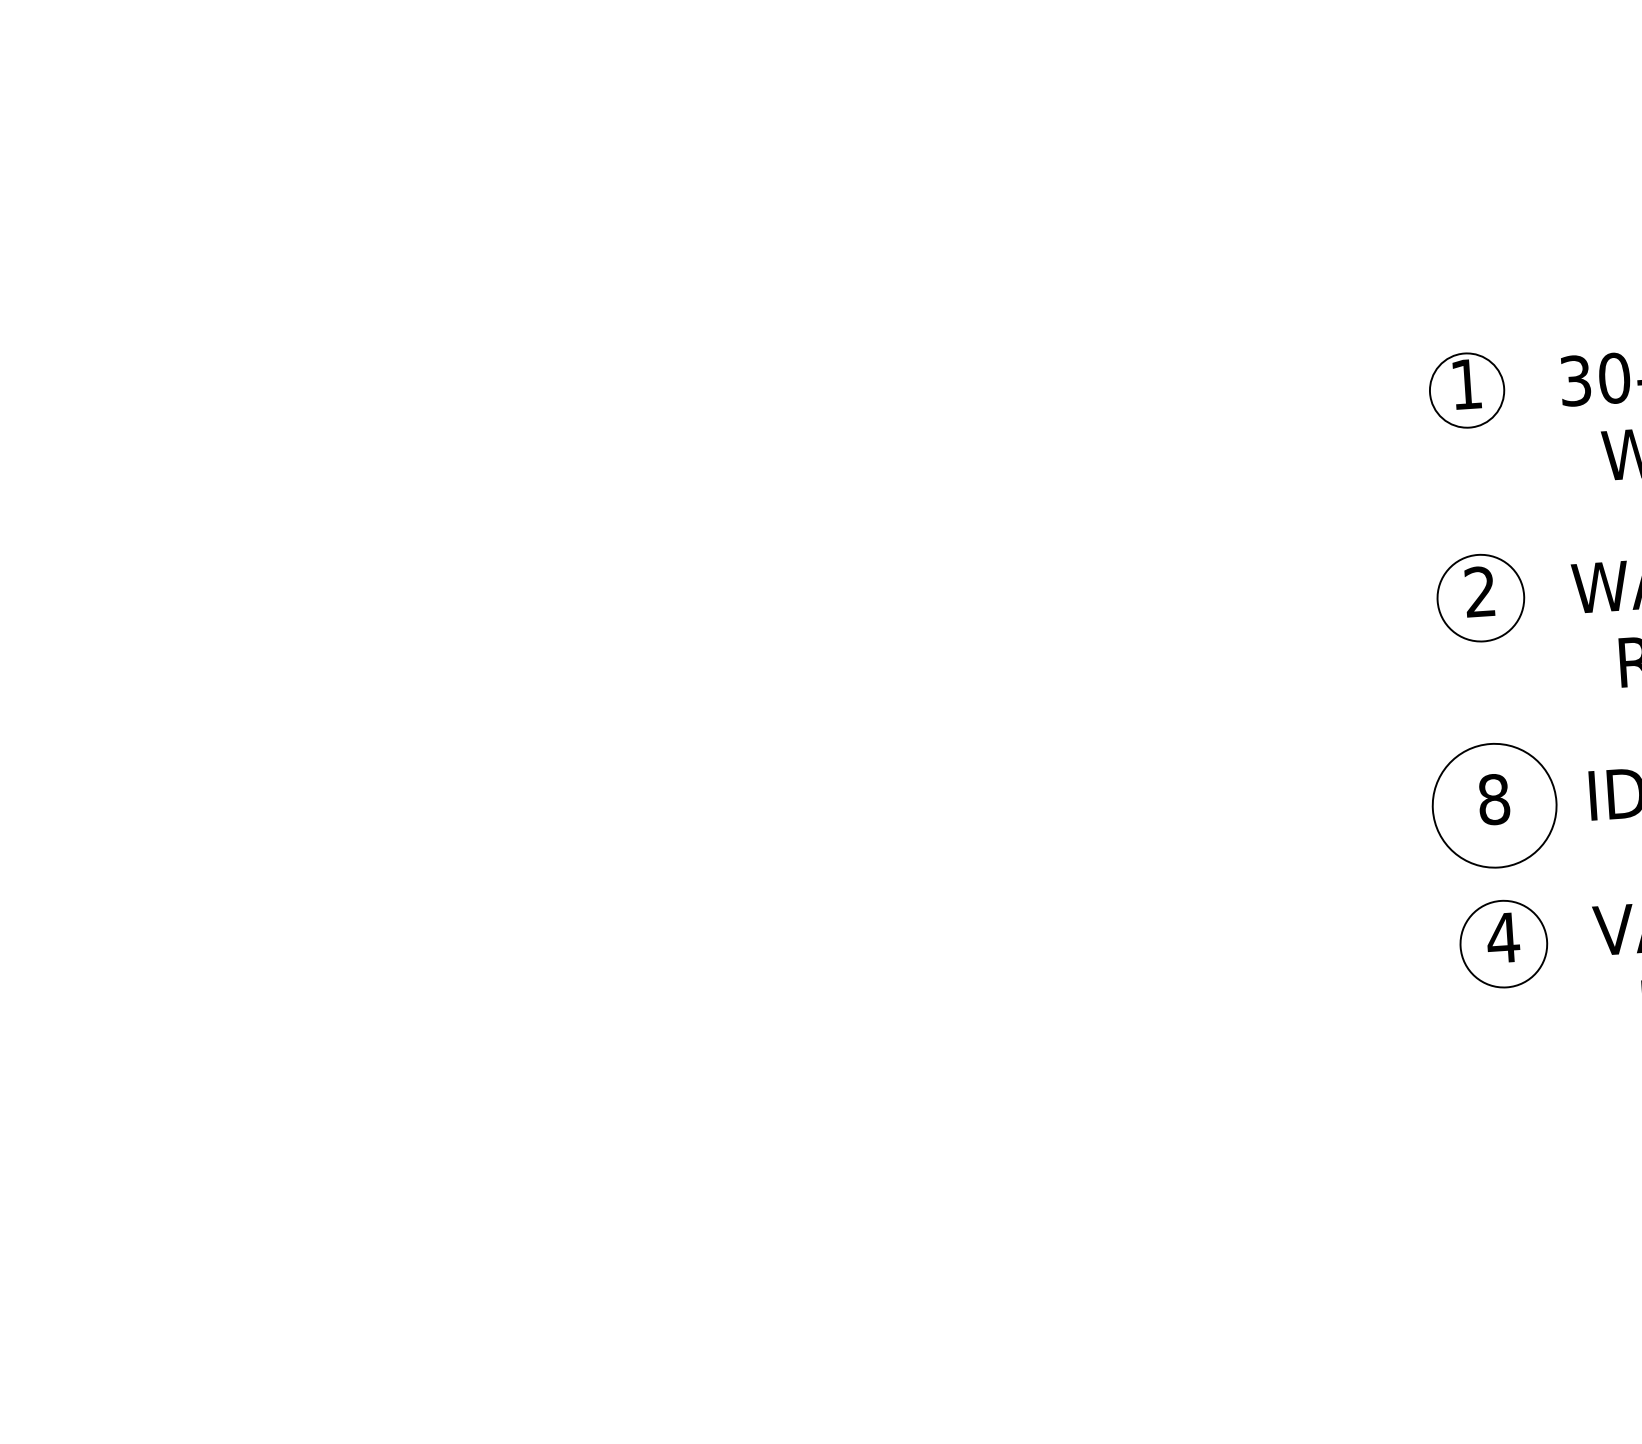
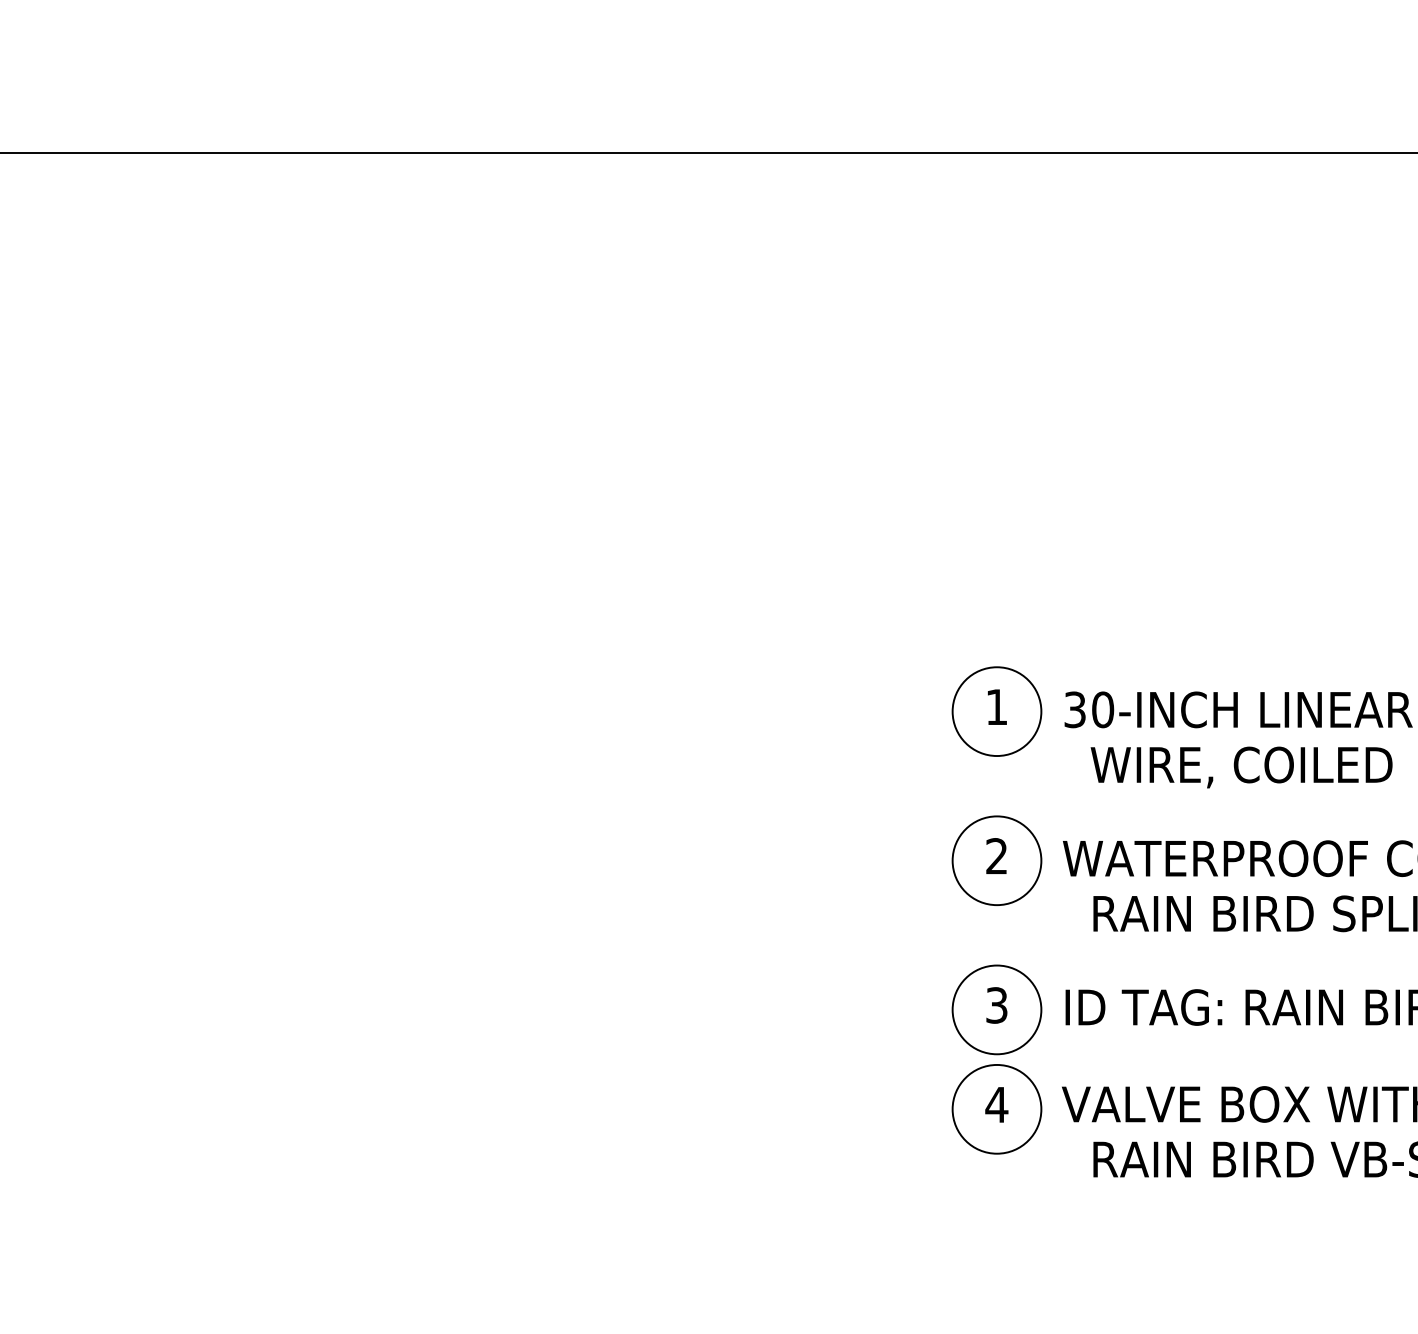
circle: (1466, 390) -> (996, 711), size x1.67
circle: (1480, 597) -> (996, 860), size x1.43
text: (1493, 799) -> (996, 1005), 8 -> 3
circle: (1503, 943) -> (996, 1108), size x1.43

